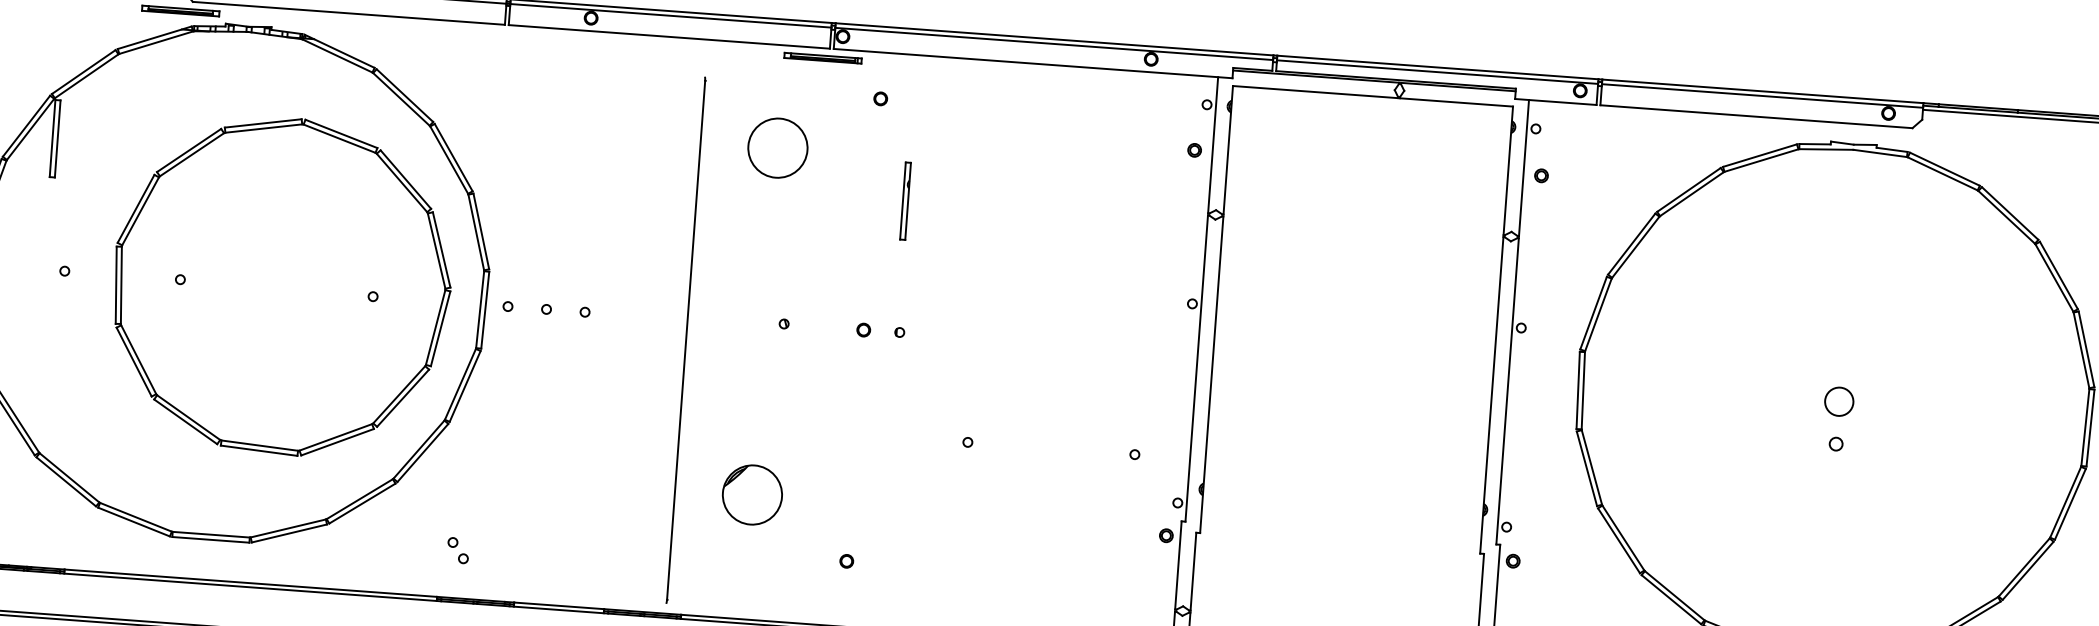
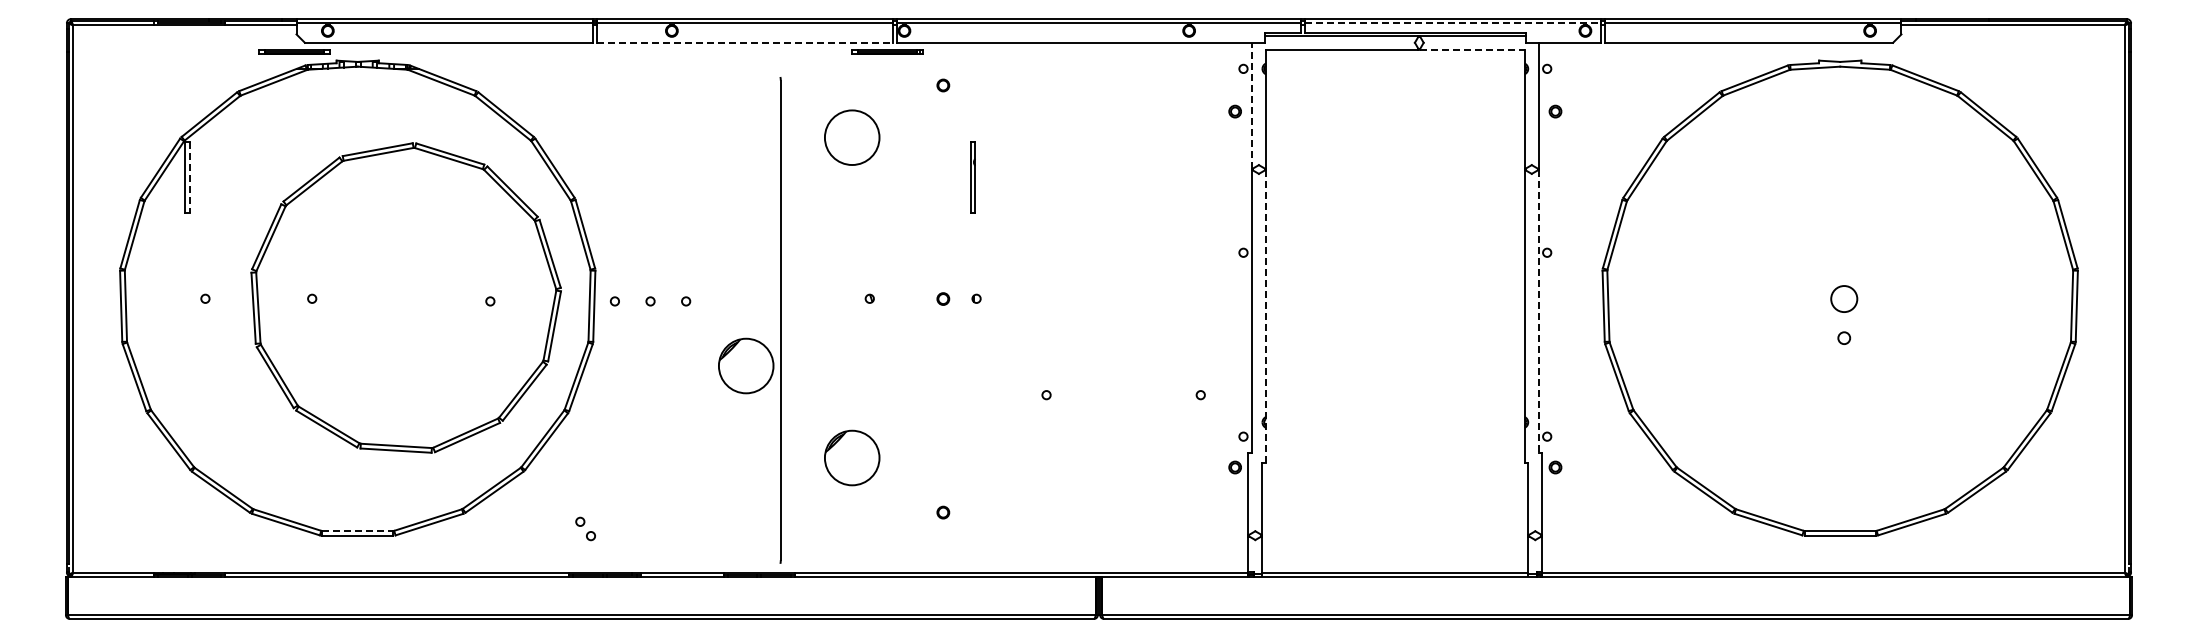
line: (669, 36) -> (745, 42), solid -> dashed
line: (1438, 72) -> (1453, 23), solid -> dashed
line: (1456, 101) -> (1472, 49), solid -> dashed
line: (58, 138) -> (190, 177), solid -> dashed
line: (1212, 145) -> (1251, 105), solid -> dashed
line: (1212, 374) -> (1266, 316), solid -> dashed
part: (645, 386) -> (746, 365), added
line: (1507, 392) -> (1538, 312), solid -> dashed
line: (210, 535) -> (357, 531), solid -> dashed

